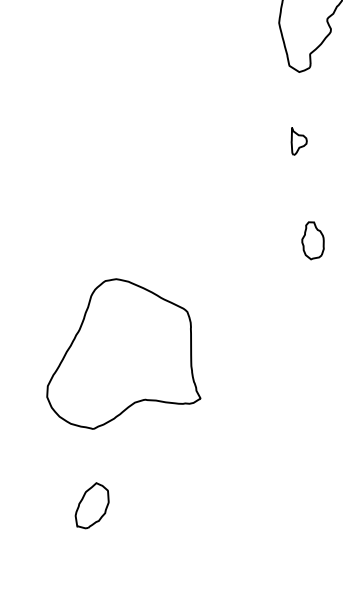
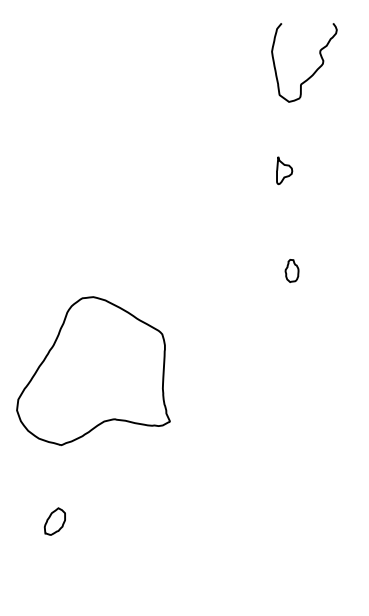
part: (312, 240) -> (291, 270), size x0.6
part: (91, 505) -> (54, 521), size x0.6

